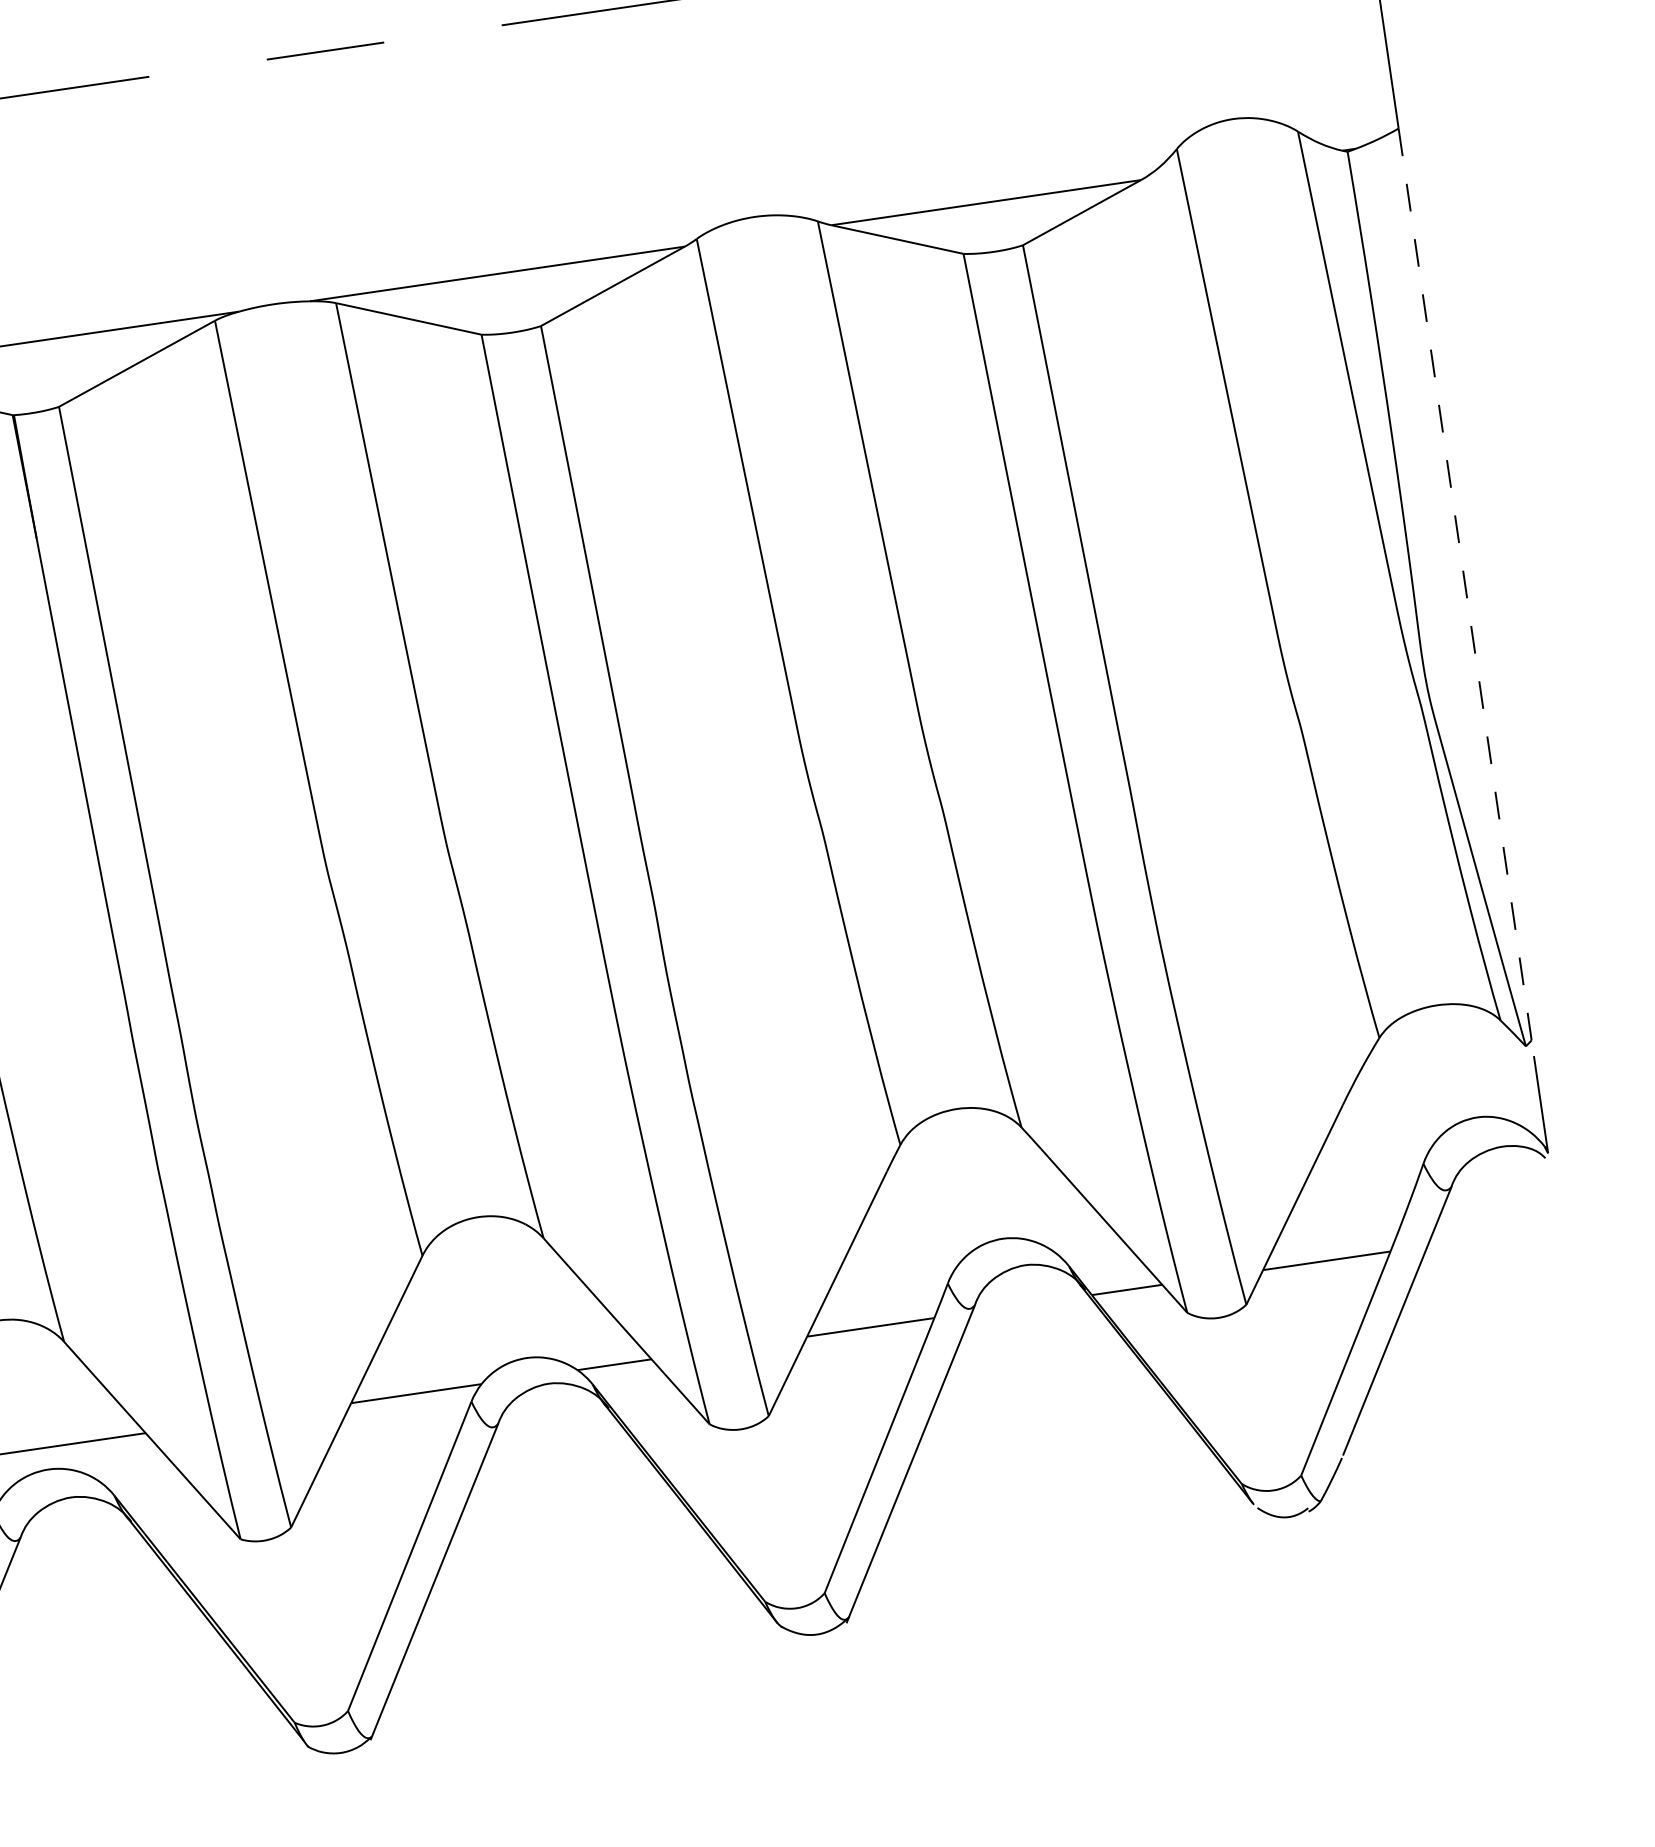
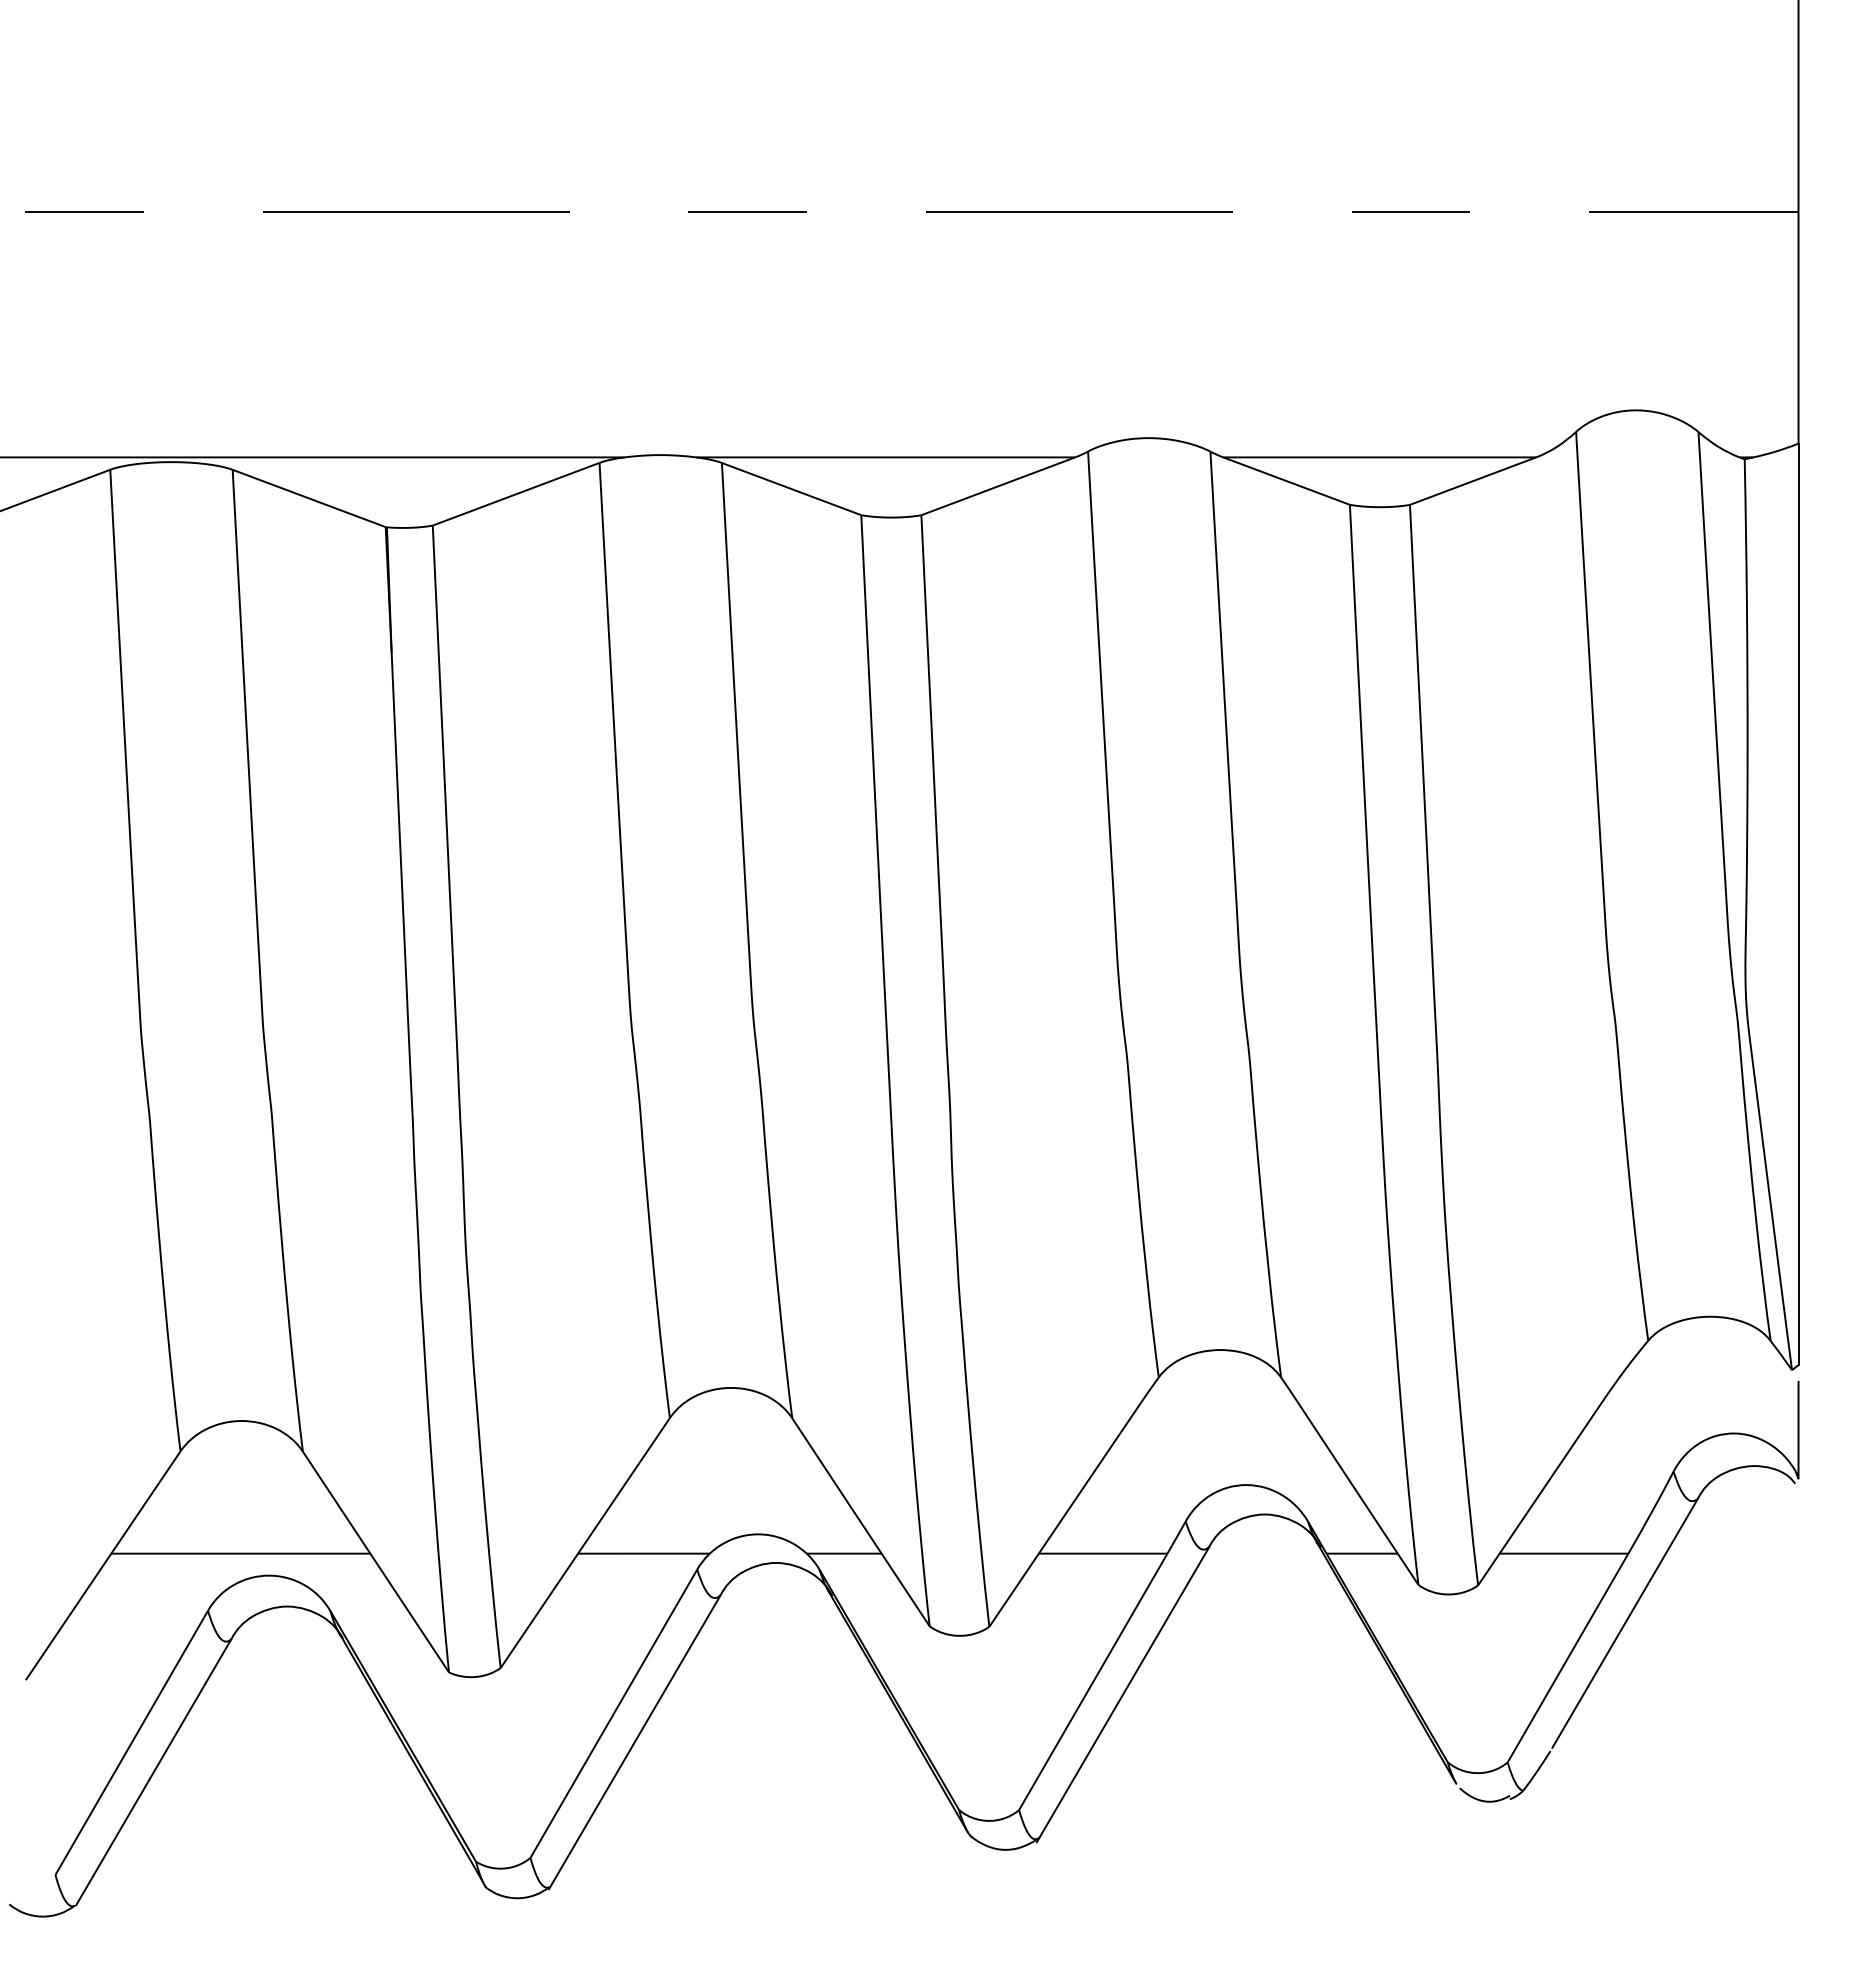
line: (1465, 584) -> (1798, 904), dashed -> solid

